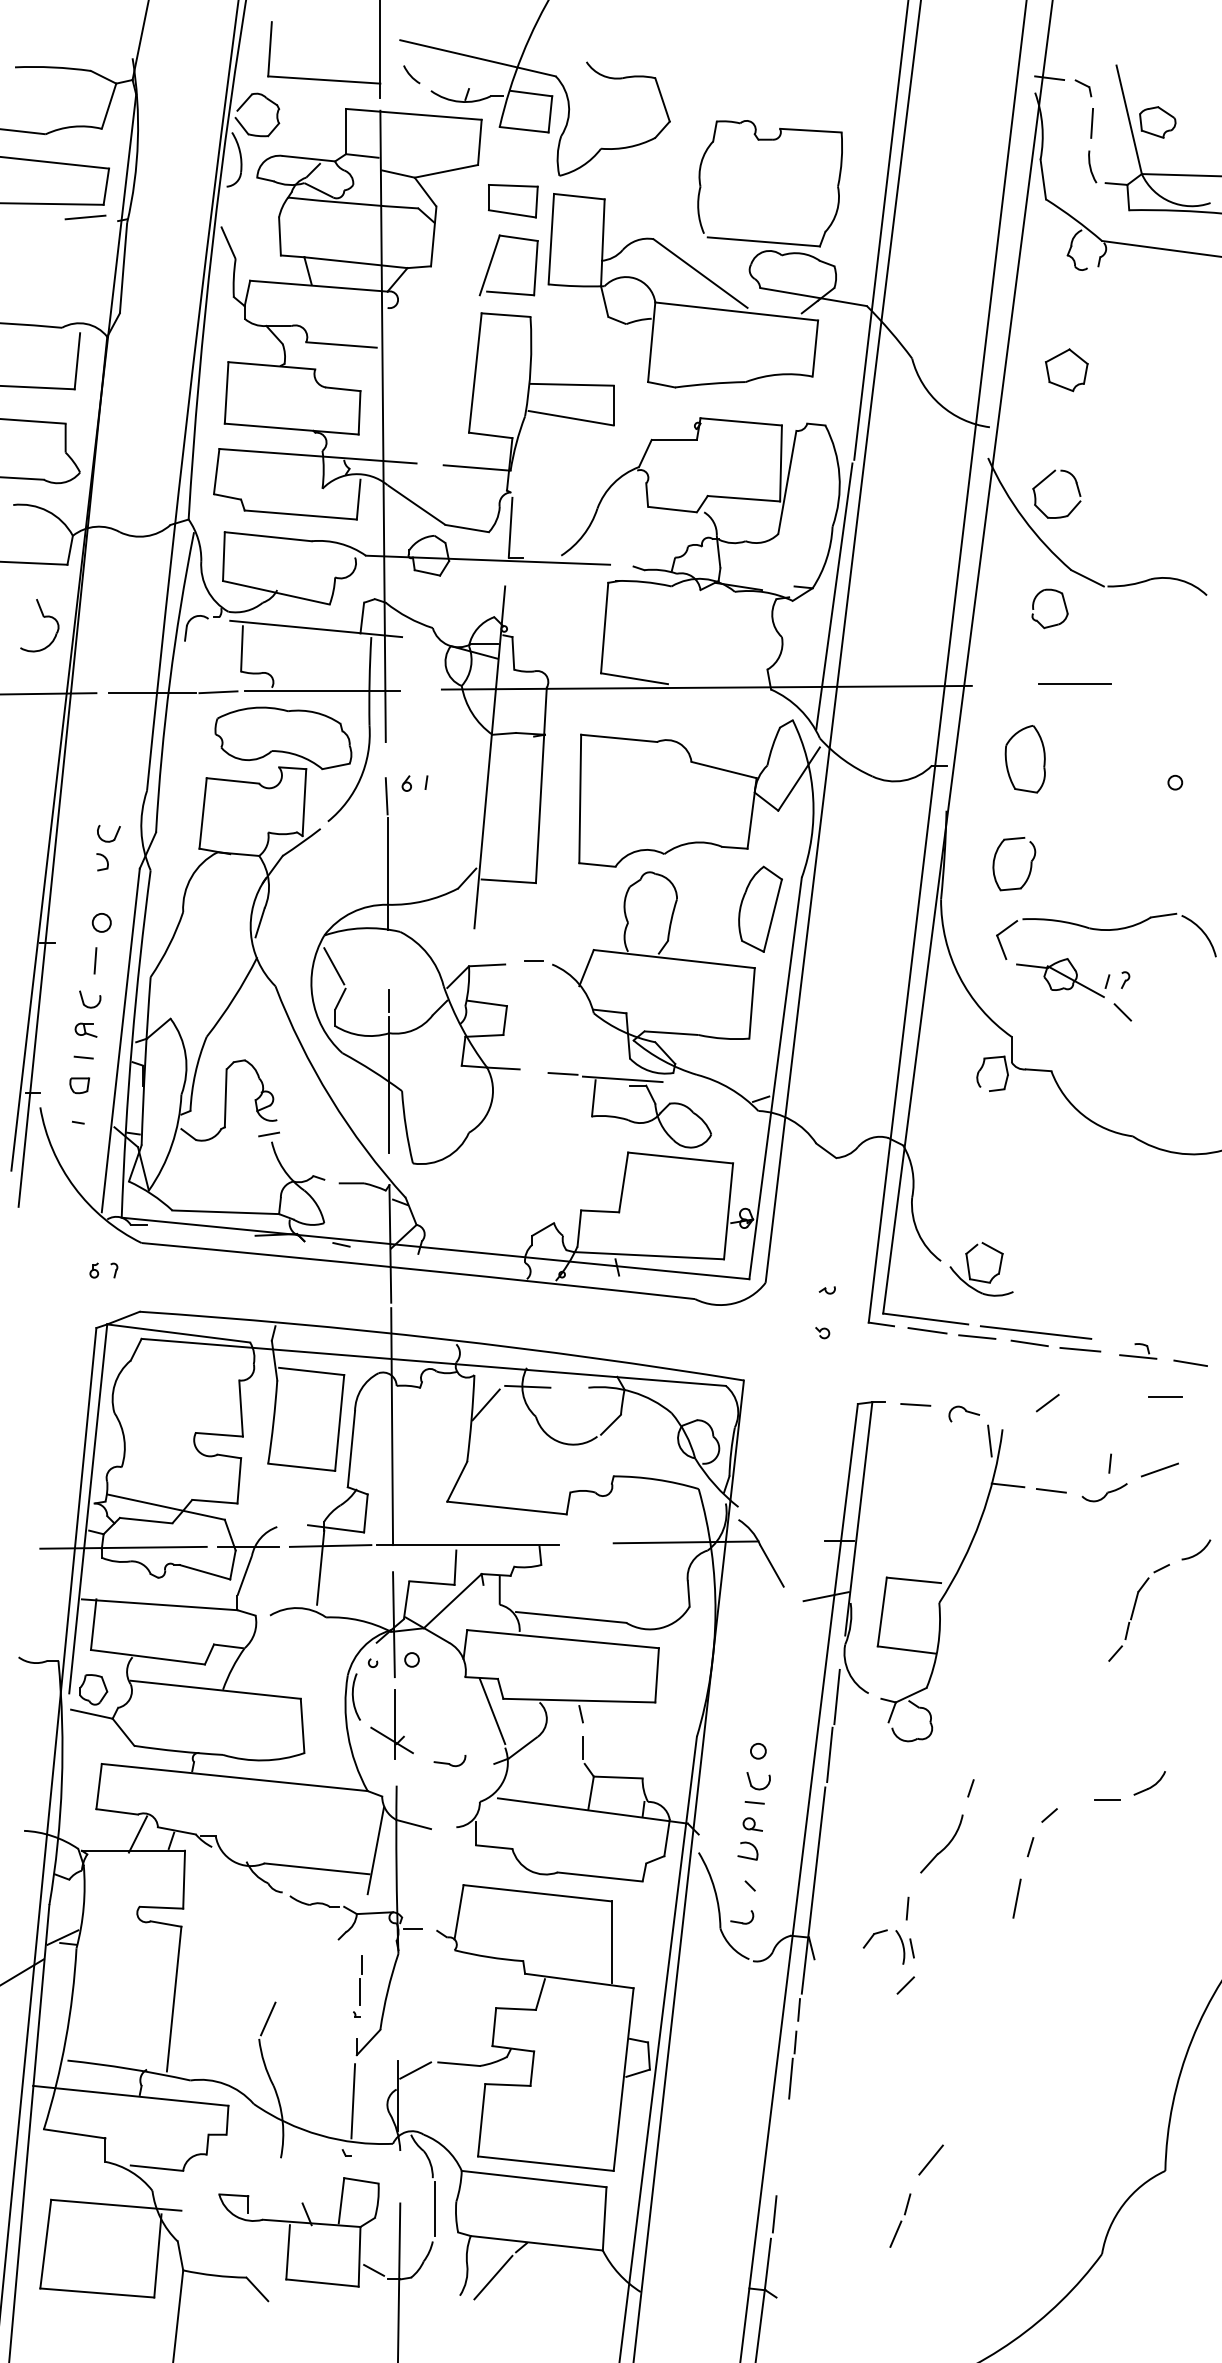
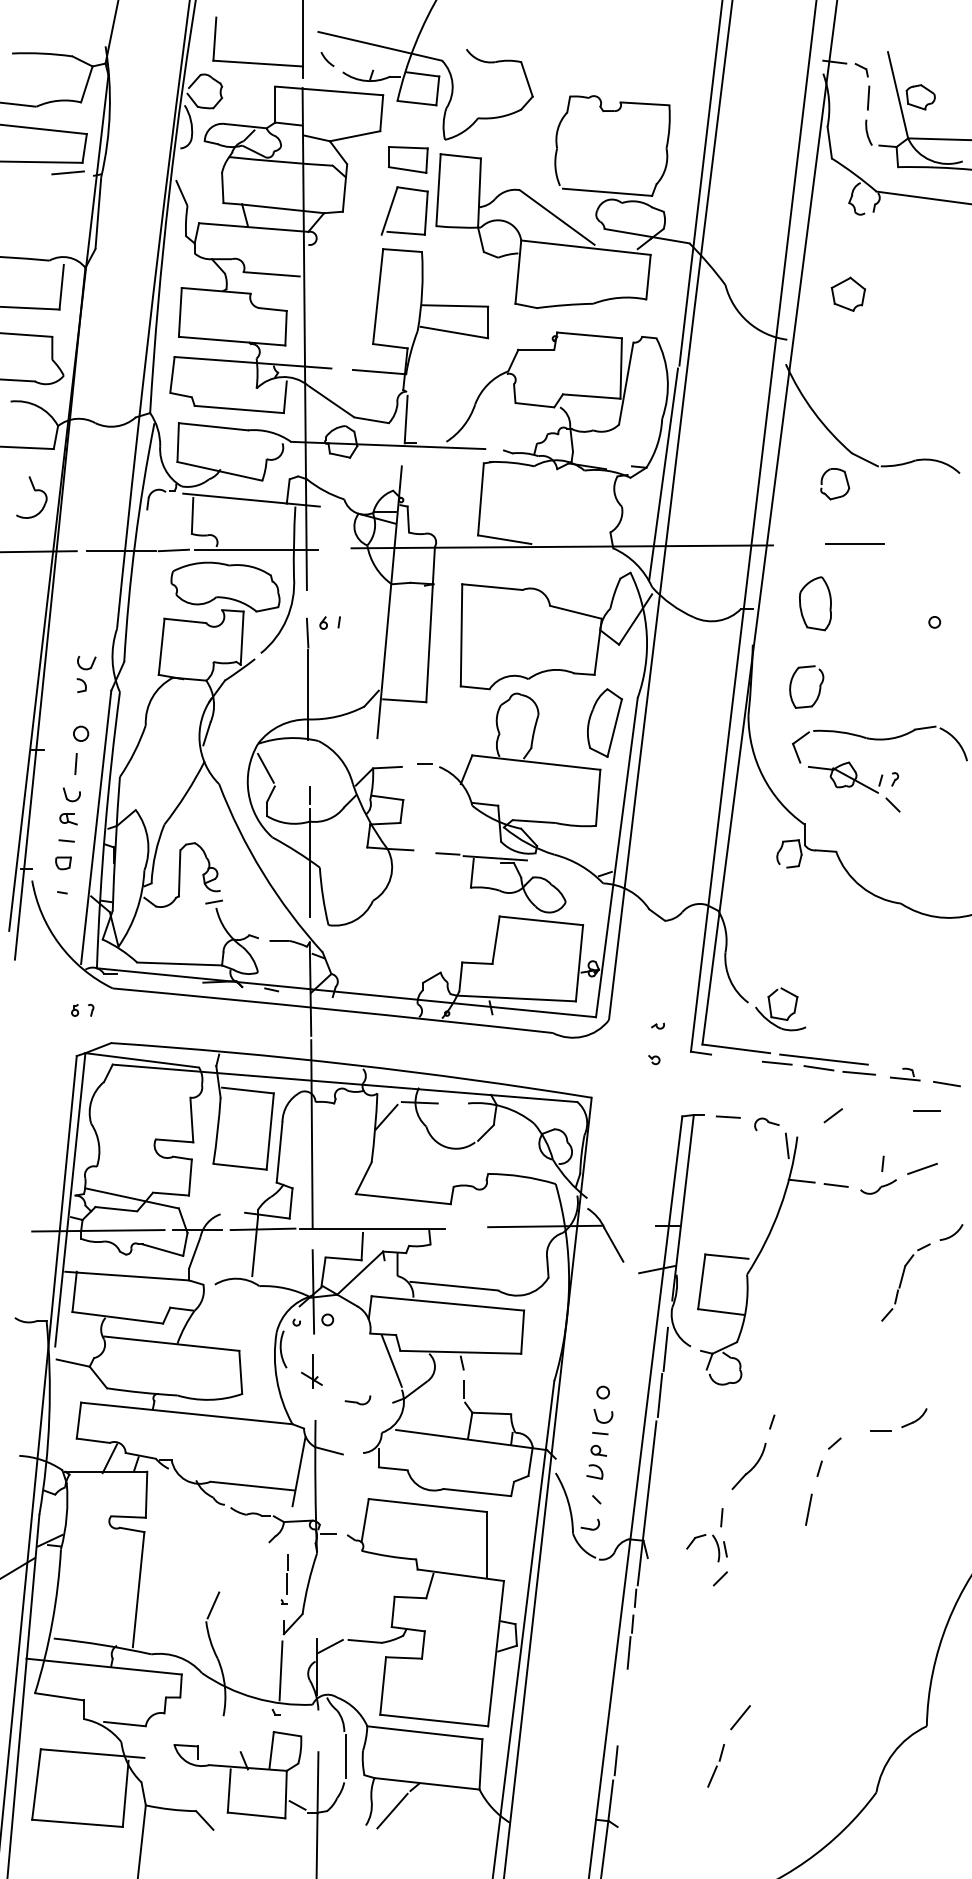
part: (1046, 479) -> (832, 381), removed
line: (927, 1330) -> (737, 1057), removed
part: (93, 1689) -> (74, 1343), removed
part: (391, 1724) -> (311, 1371), size x0.6

